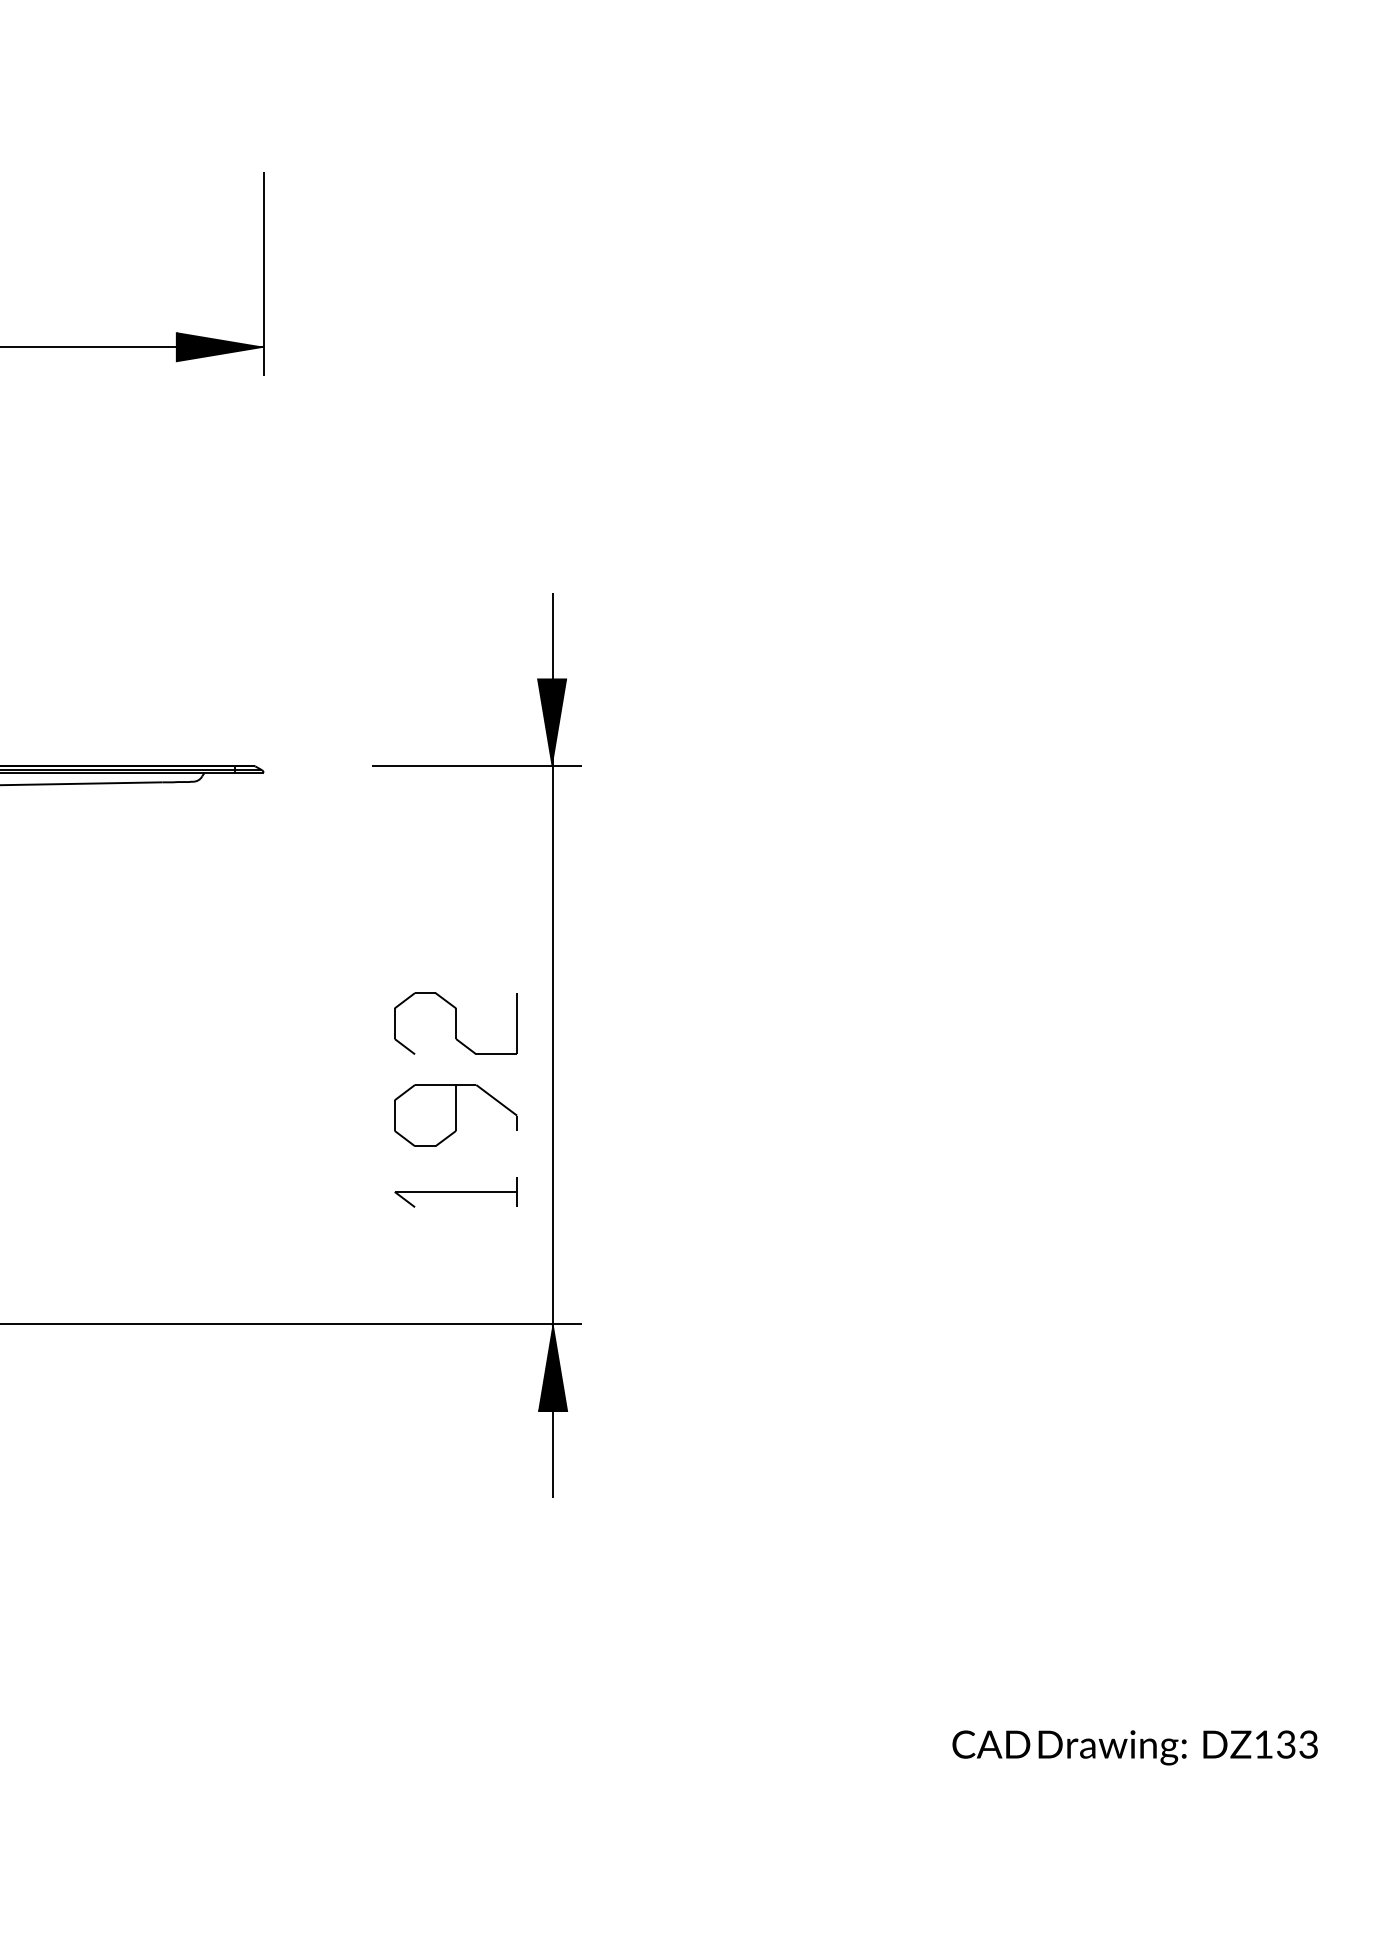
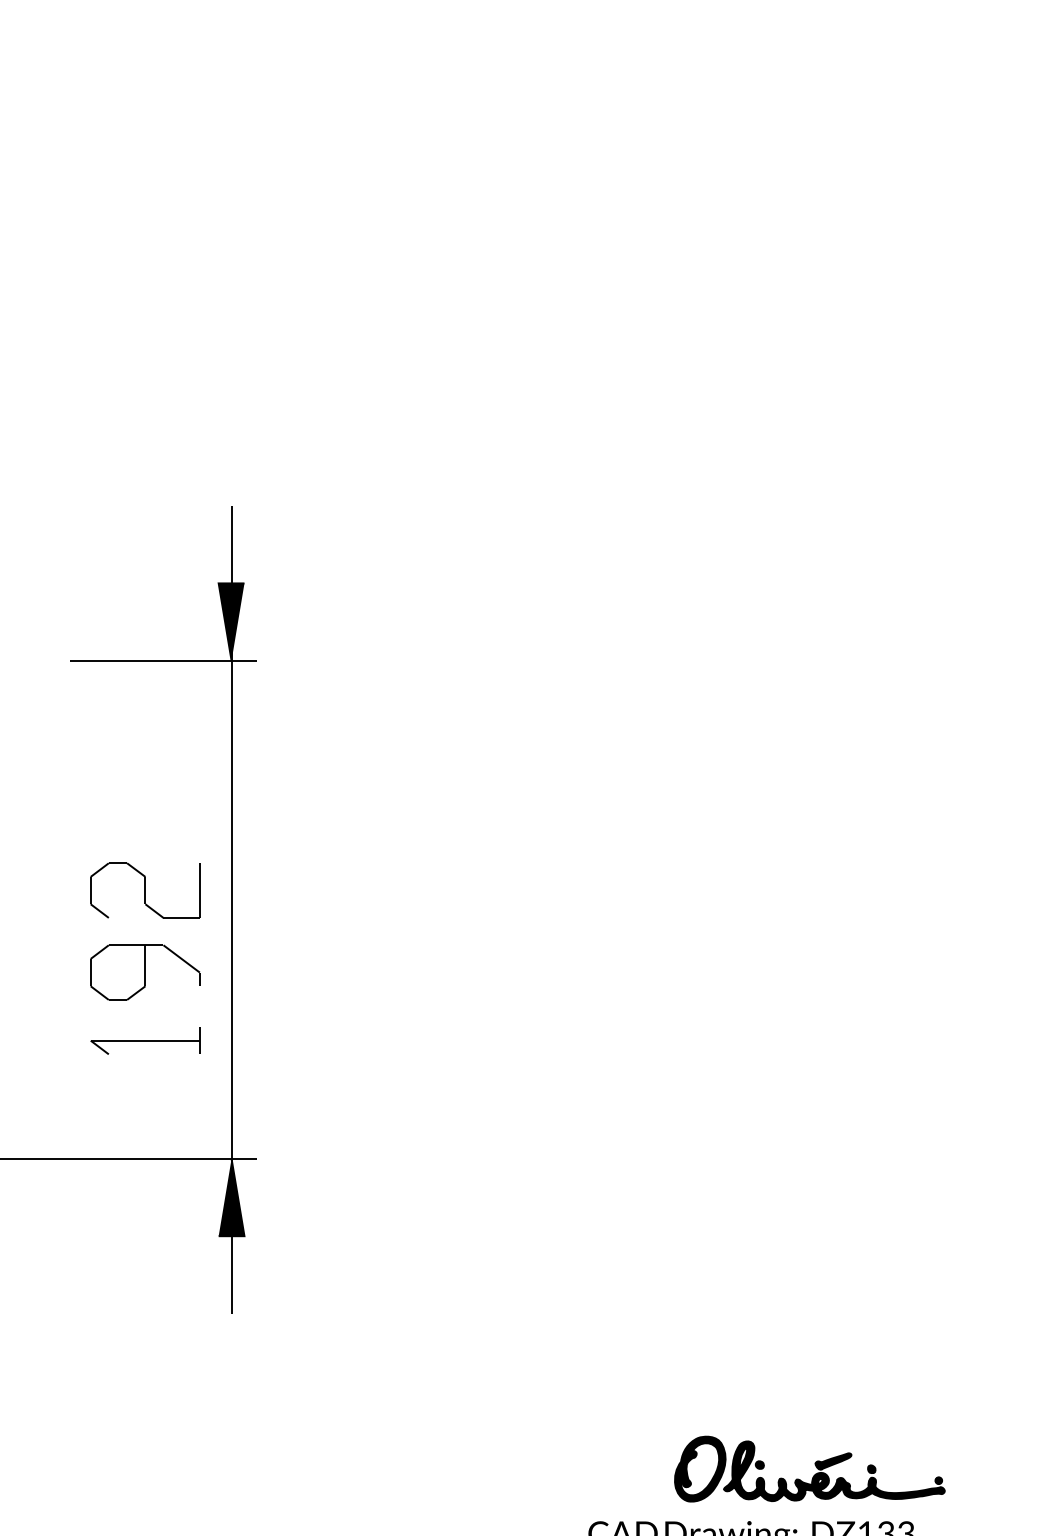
part: (1206, 1668) -> (815, 1465), added

